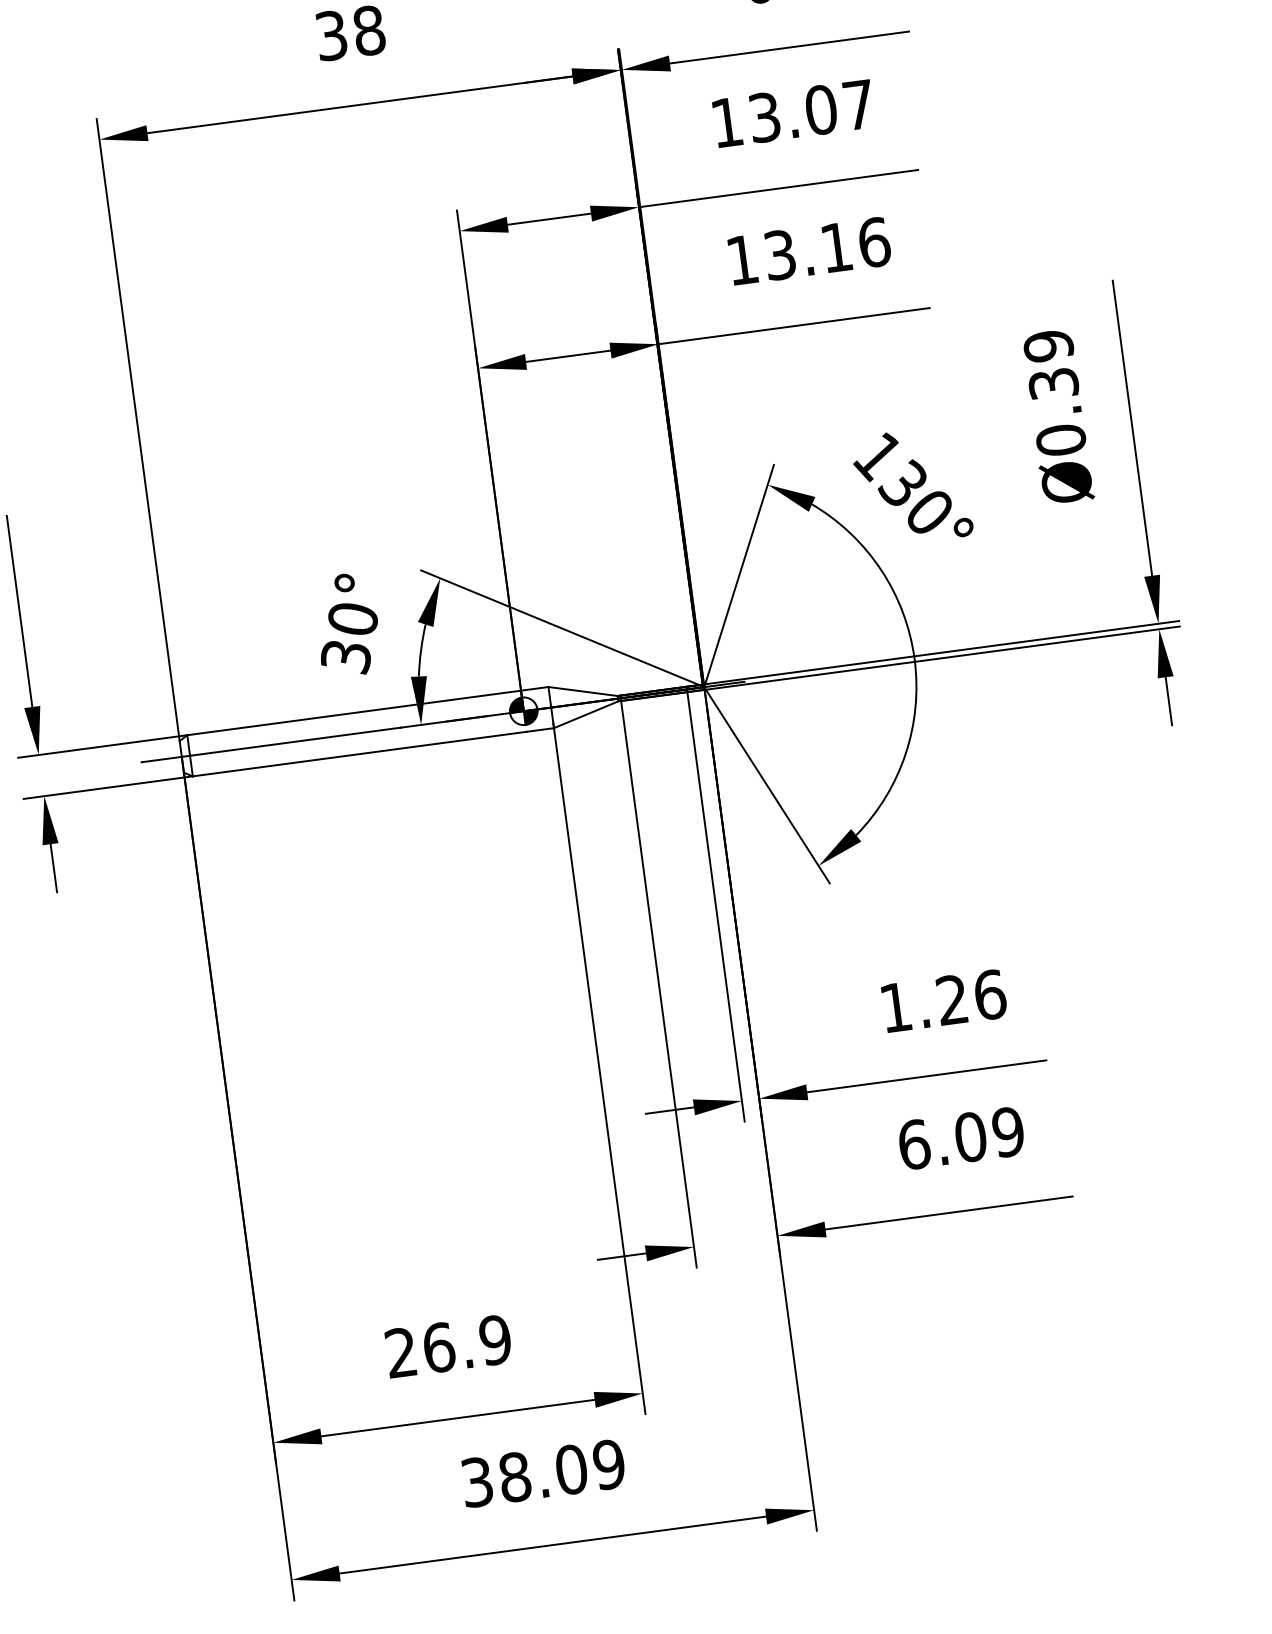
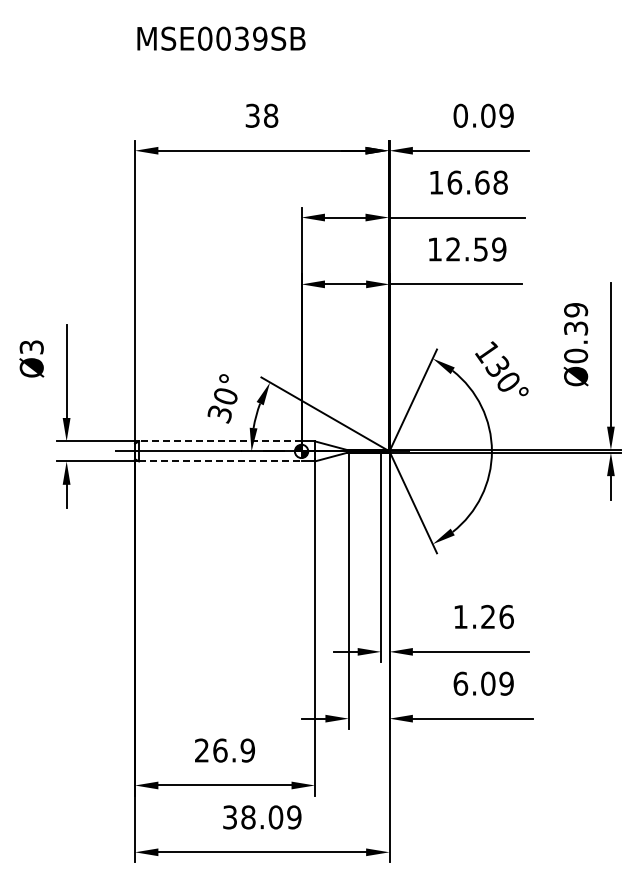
text: (811, 110) -> (477, 182), 13.07 -> 16.68
text: (827, 248) -> (476, 249), 13.16 -> 12.59
line: (352, 713) -> (219, 441), solid -> dashed
line: (360, 754) -> (220, 461), solid -> dashed

